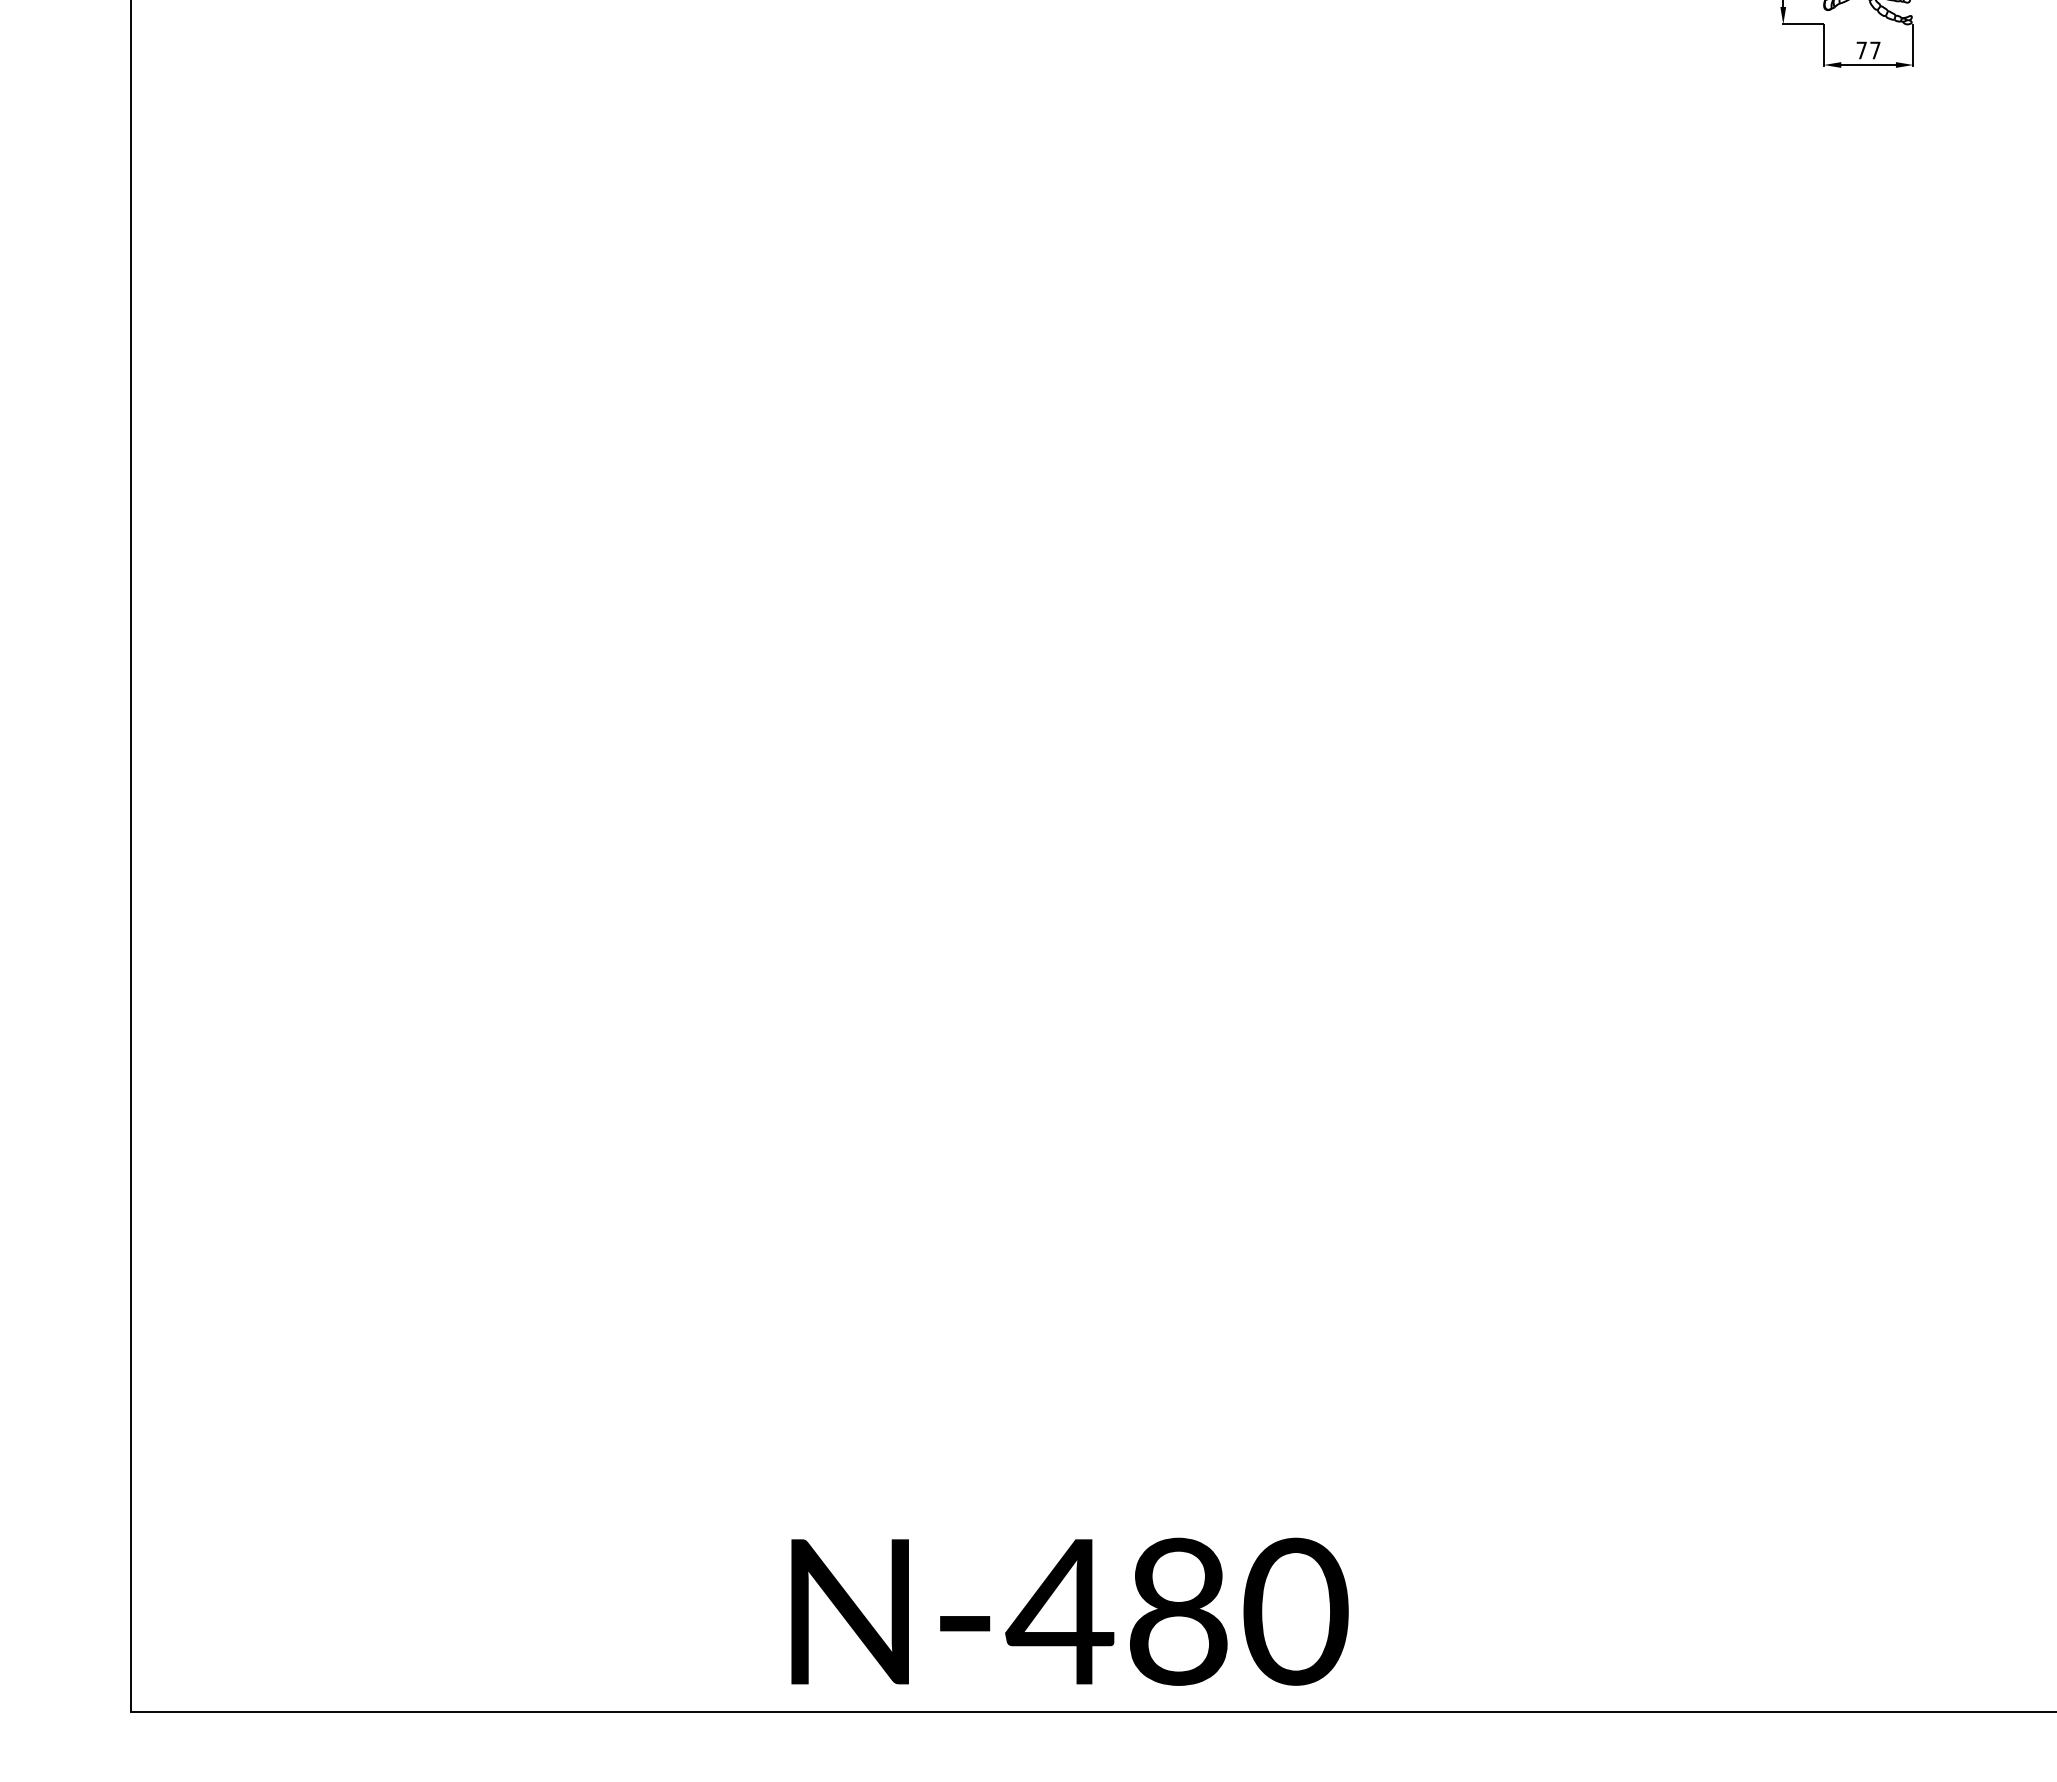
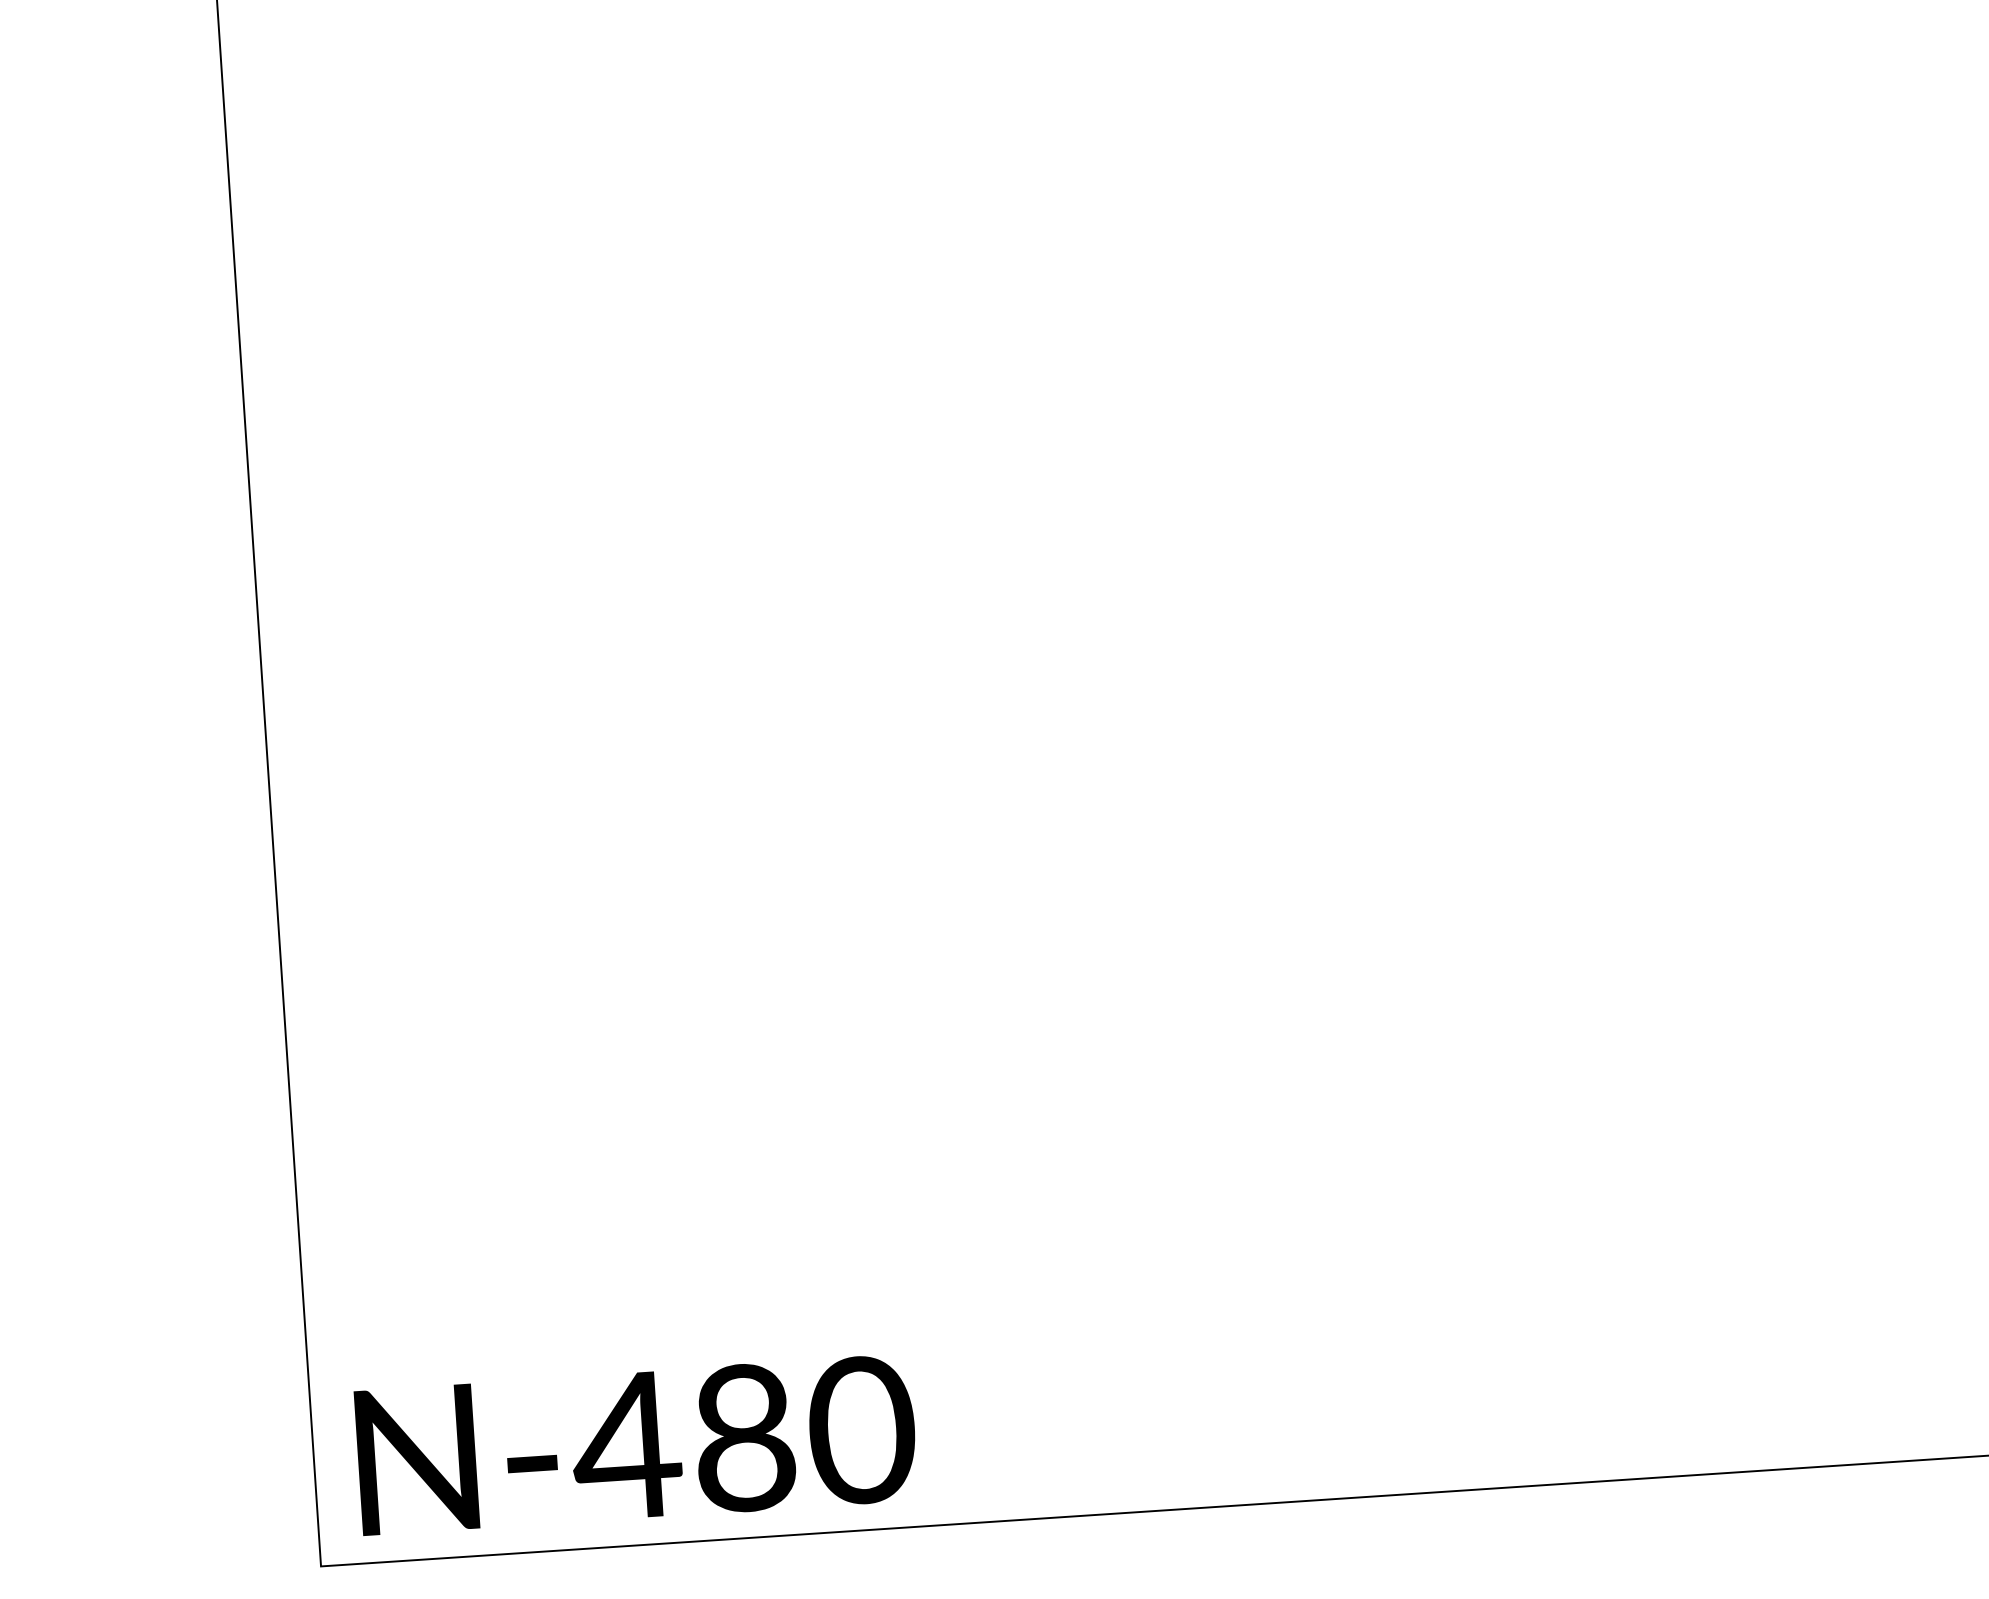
text: (1069, 1611) -> (635, 1444), moved

